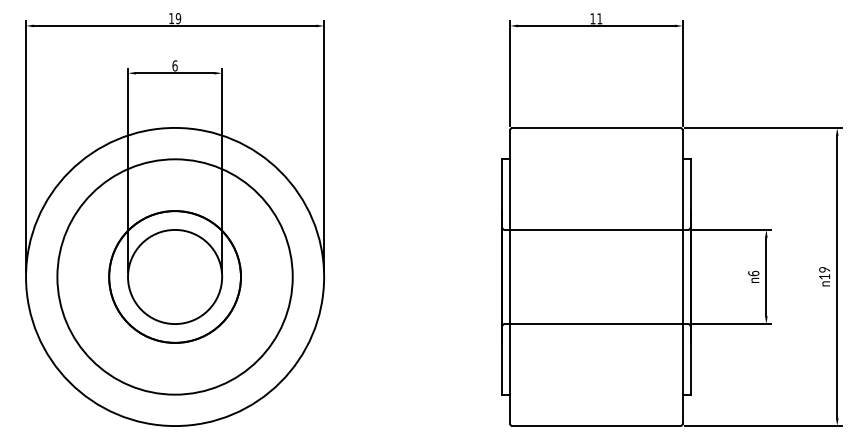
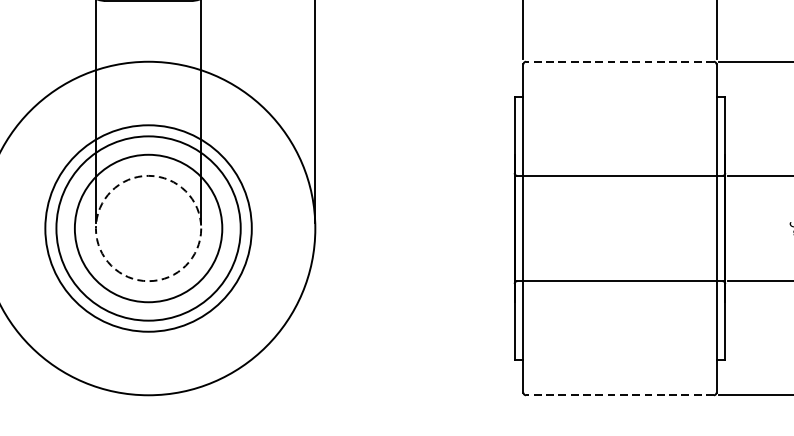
line: (596, 127) -> (620, 61), solid -> dashed
circle: (174, 276) -> (147, 227), size x0.7
circle: (174, 276) -> (147, 227), size x1.4
circle: (175, 276) -> (149, 227), solid -> dashed
line: (596, 426) -> (620, 395), solid -> dashed

